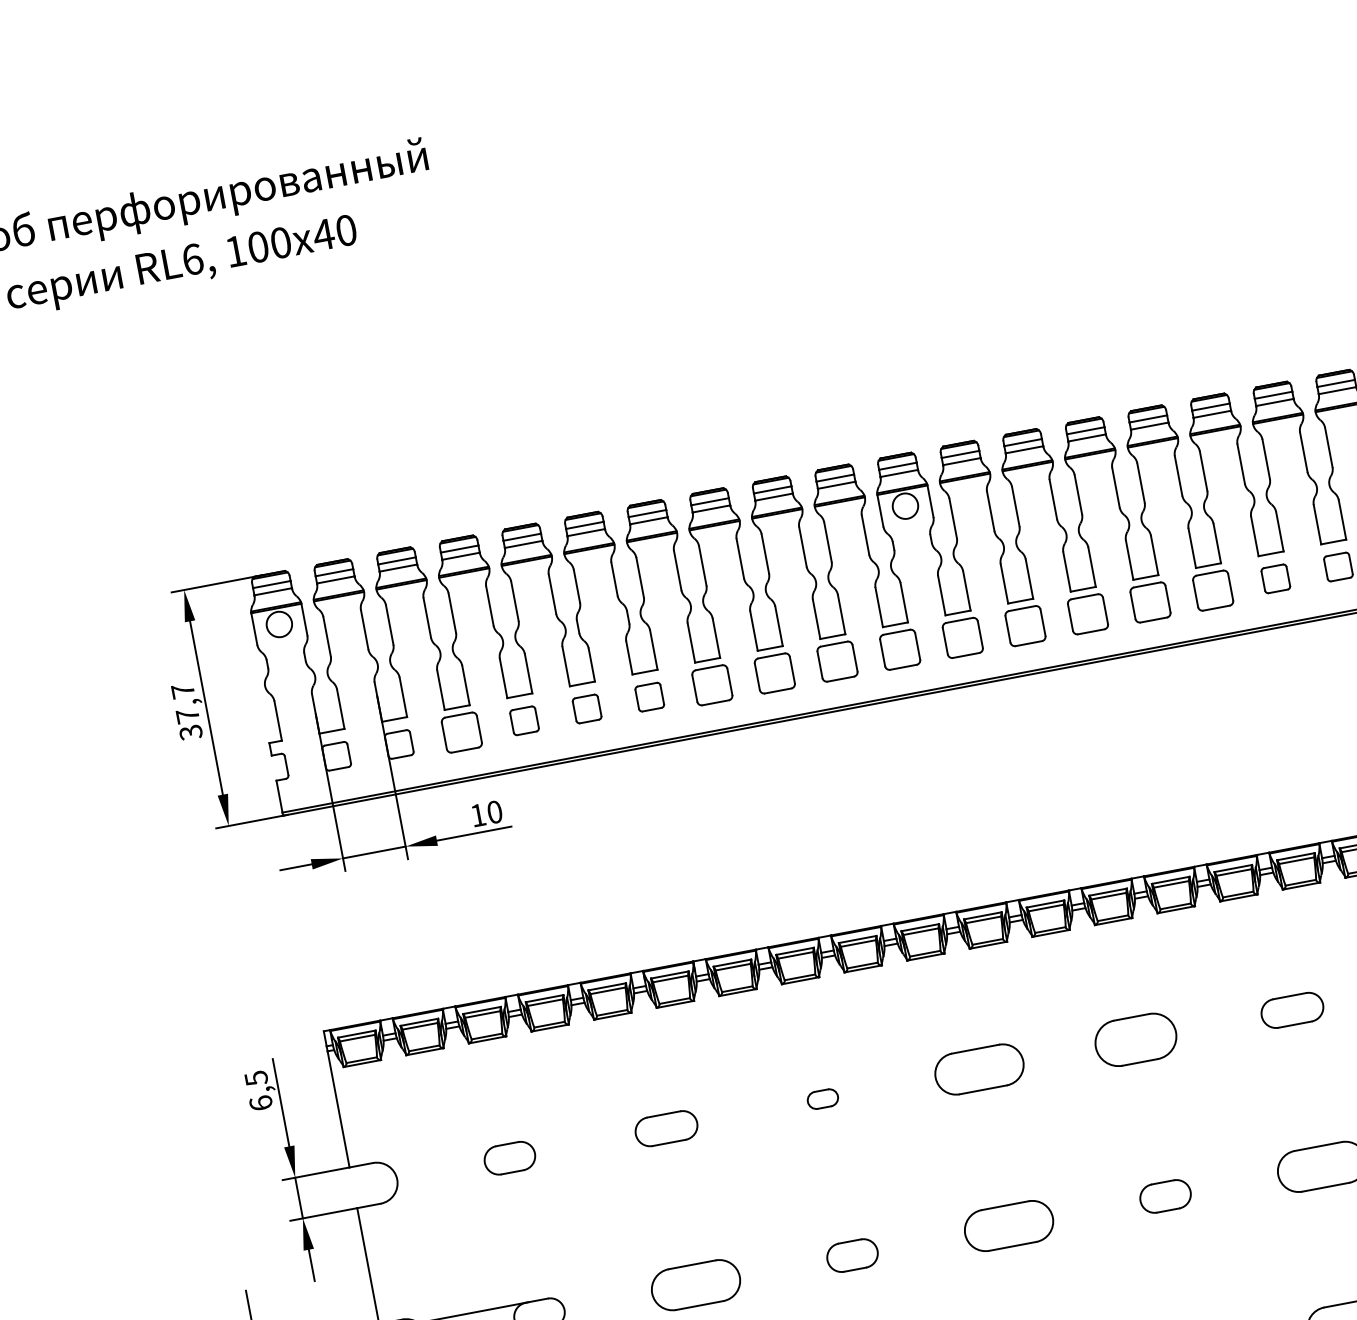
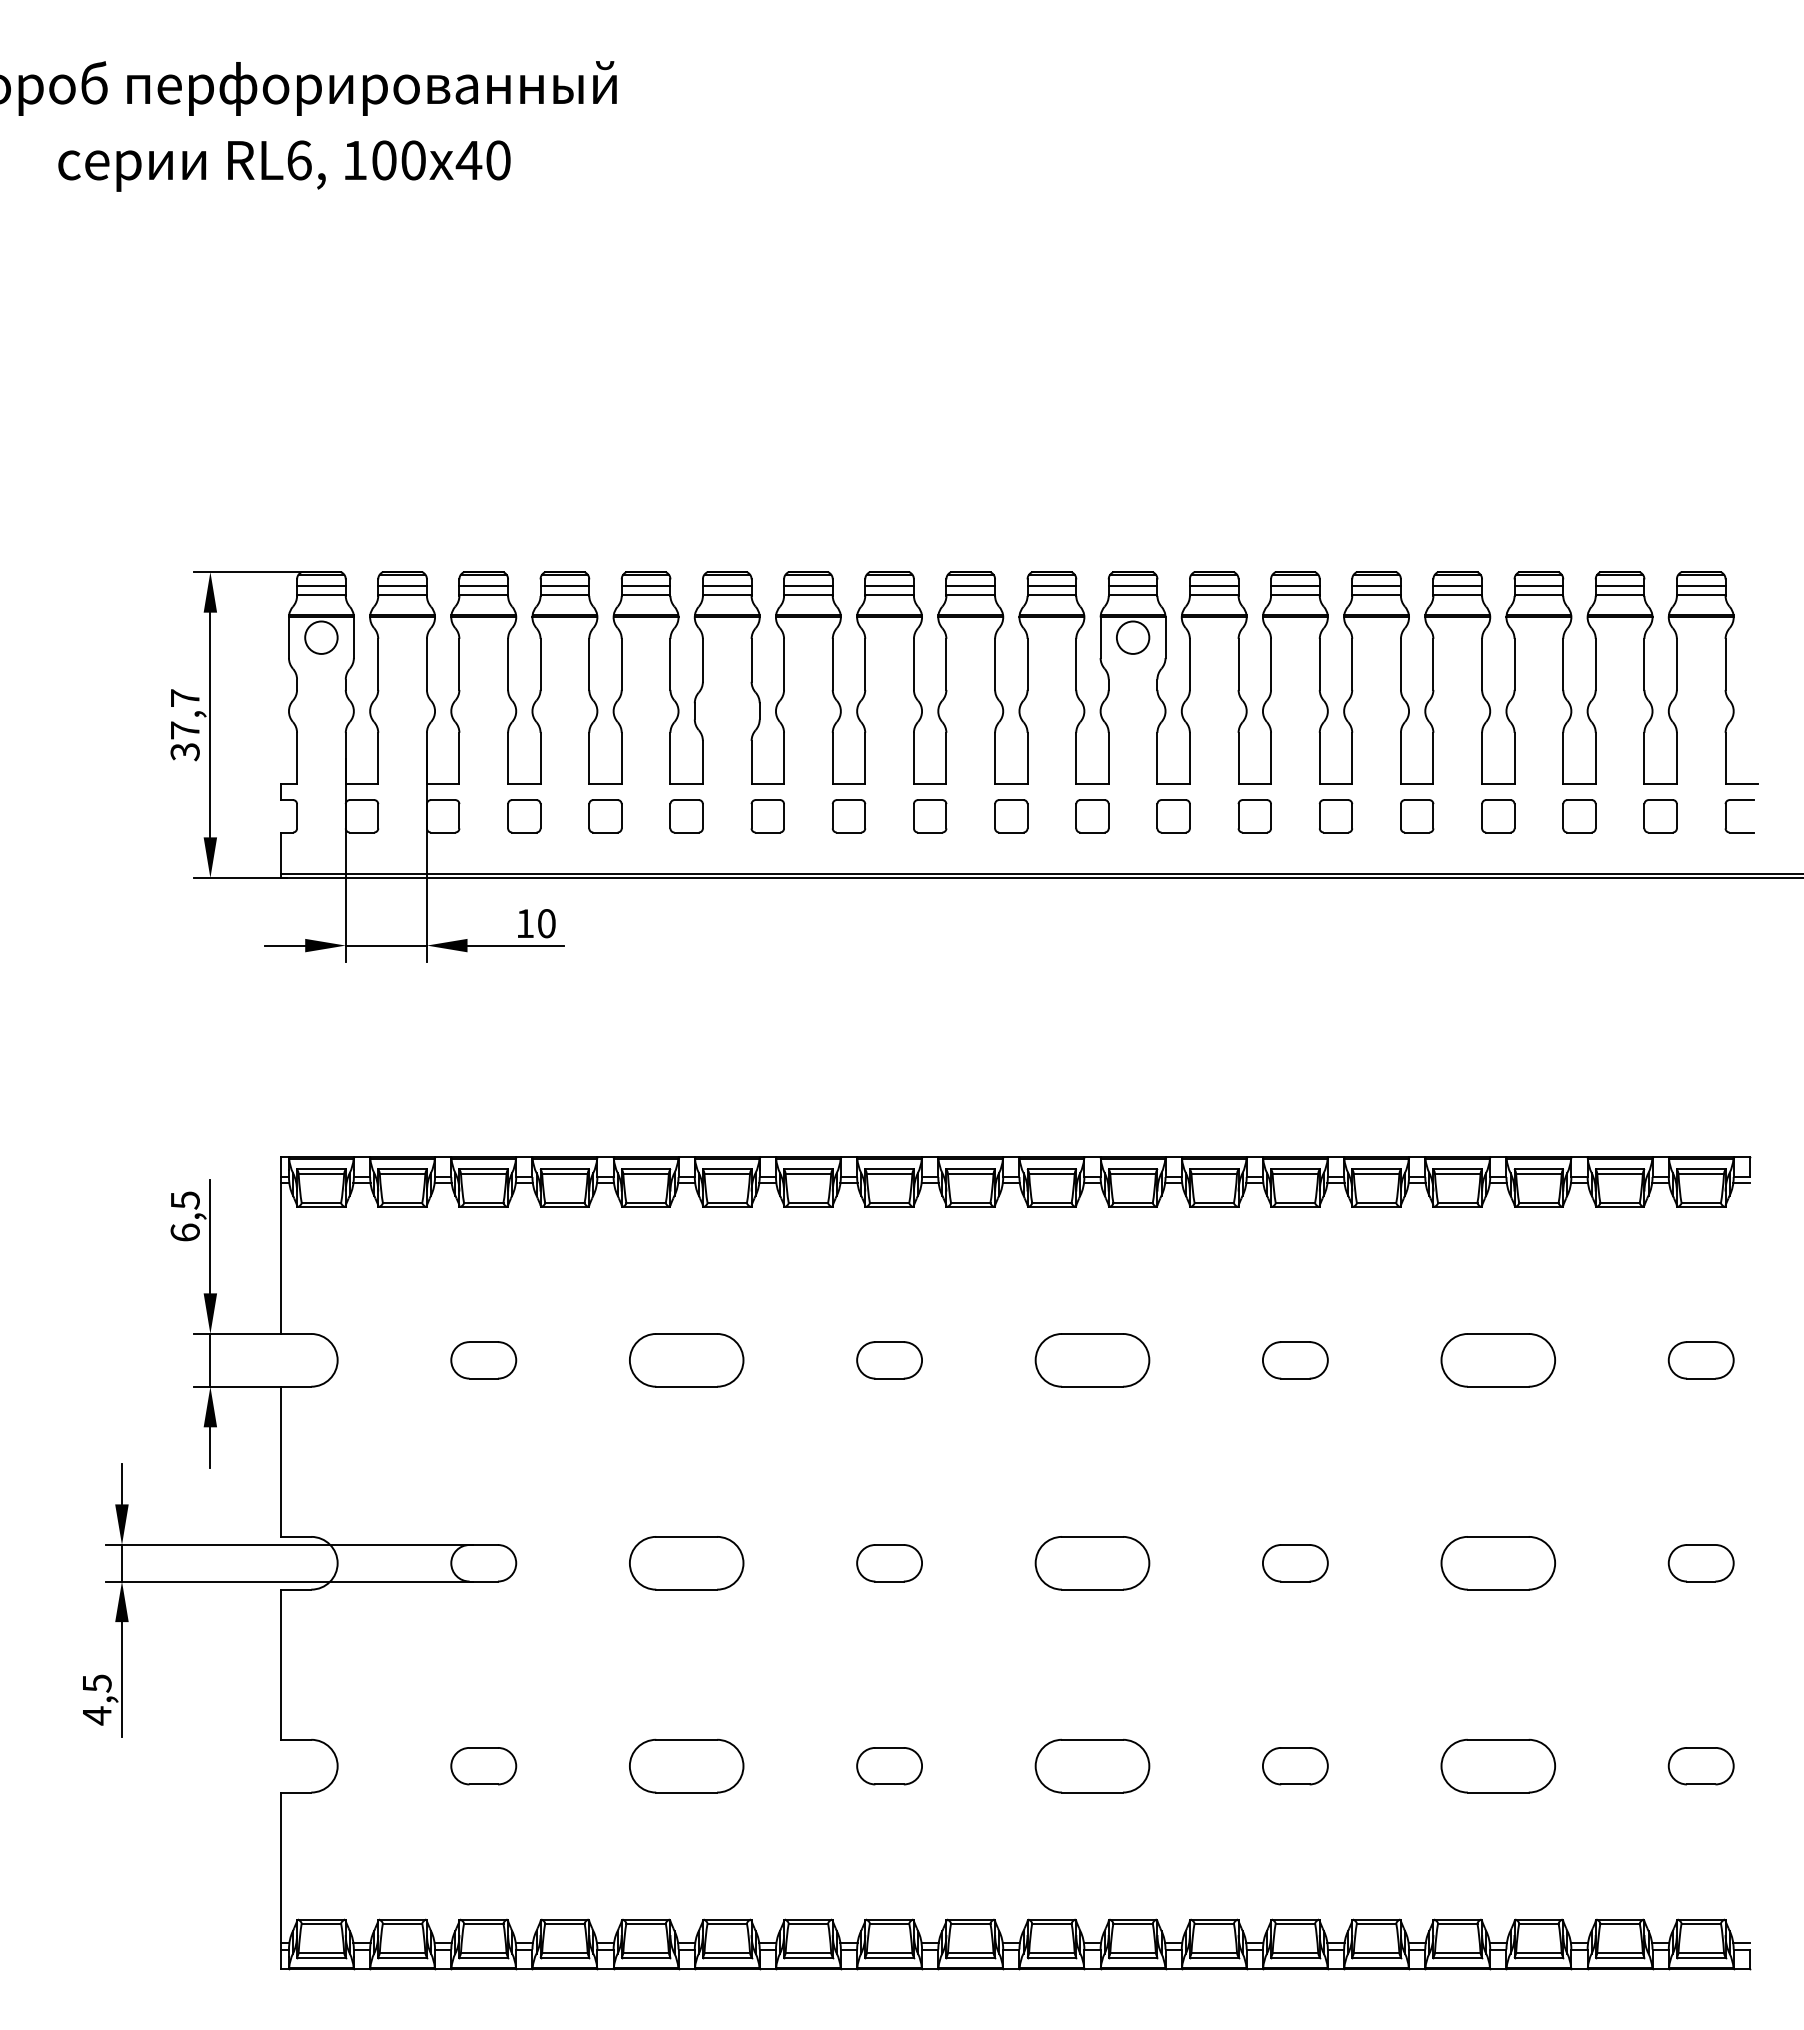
part: (1213, 590) -> (1498, 816), size x0.71
part: (1150, 602) -> (1417, 816), size x0.71
part: (1087, 614) -> (1335, 816), size x0.71
part: (1025, 626) -> (1254, 816), size x0.71
part: (962, 638) -> (1173, 816), size x0.71
part: (900, 650) -> (1092, 816), size x0.71
part: (837, 661) -> (1011, 816), size x0.71
part: (775, 673) -> (930, 816), size x0.71
part: (712, 685) -> (848, 816), size x0.71
part: (462, 732) -> (524, 816), size x0.71
part: (1291, 1010) -> (1497, 1360), size x1.43
part: (1136, 1040) -> (1295, 1360), size x0.62
part: (822, 1099) -> (889, 1360), size x1.67
part: (666, 1128) -> (686, 1360), size x1.43

